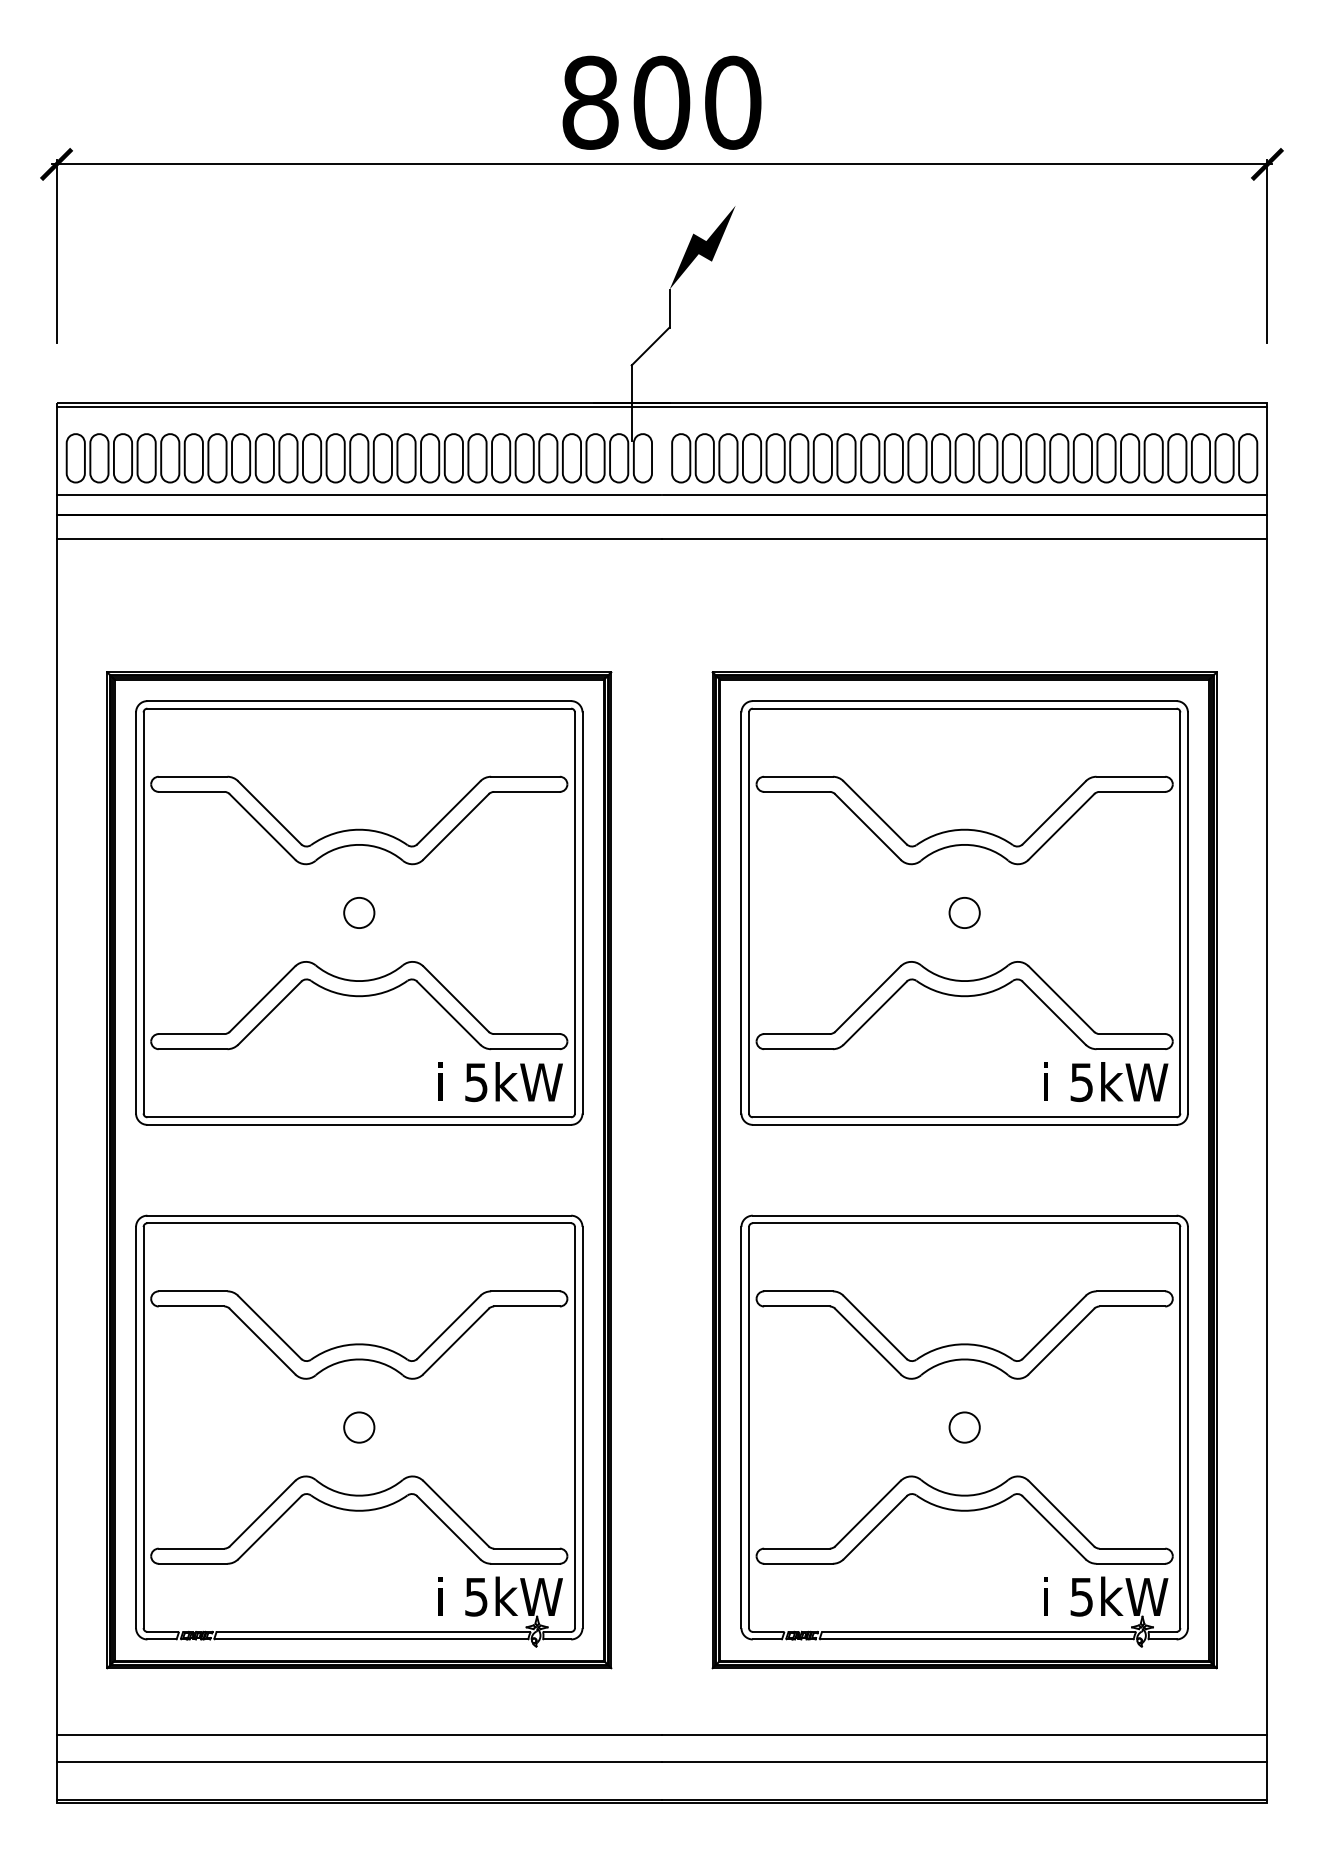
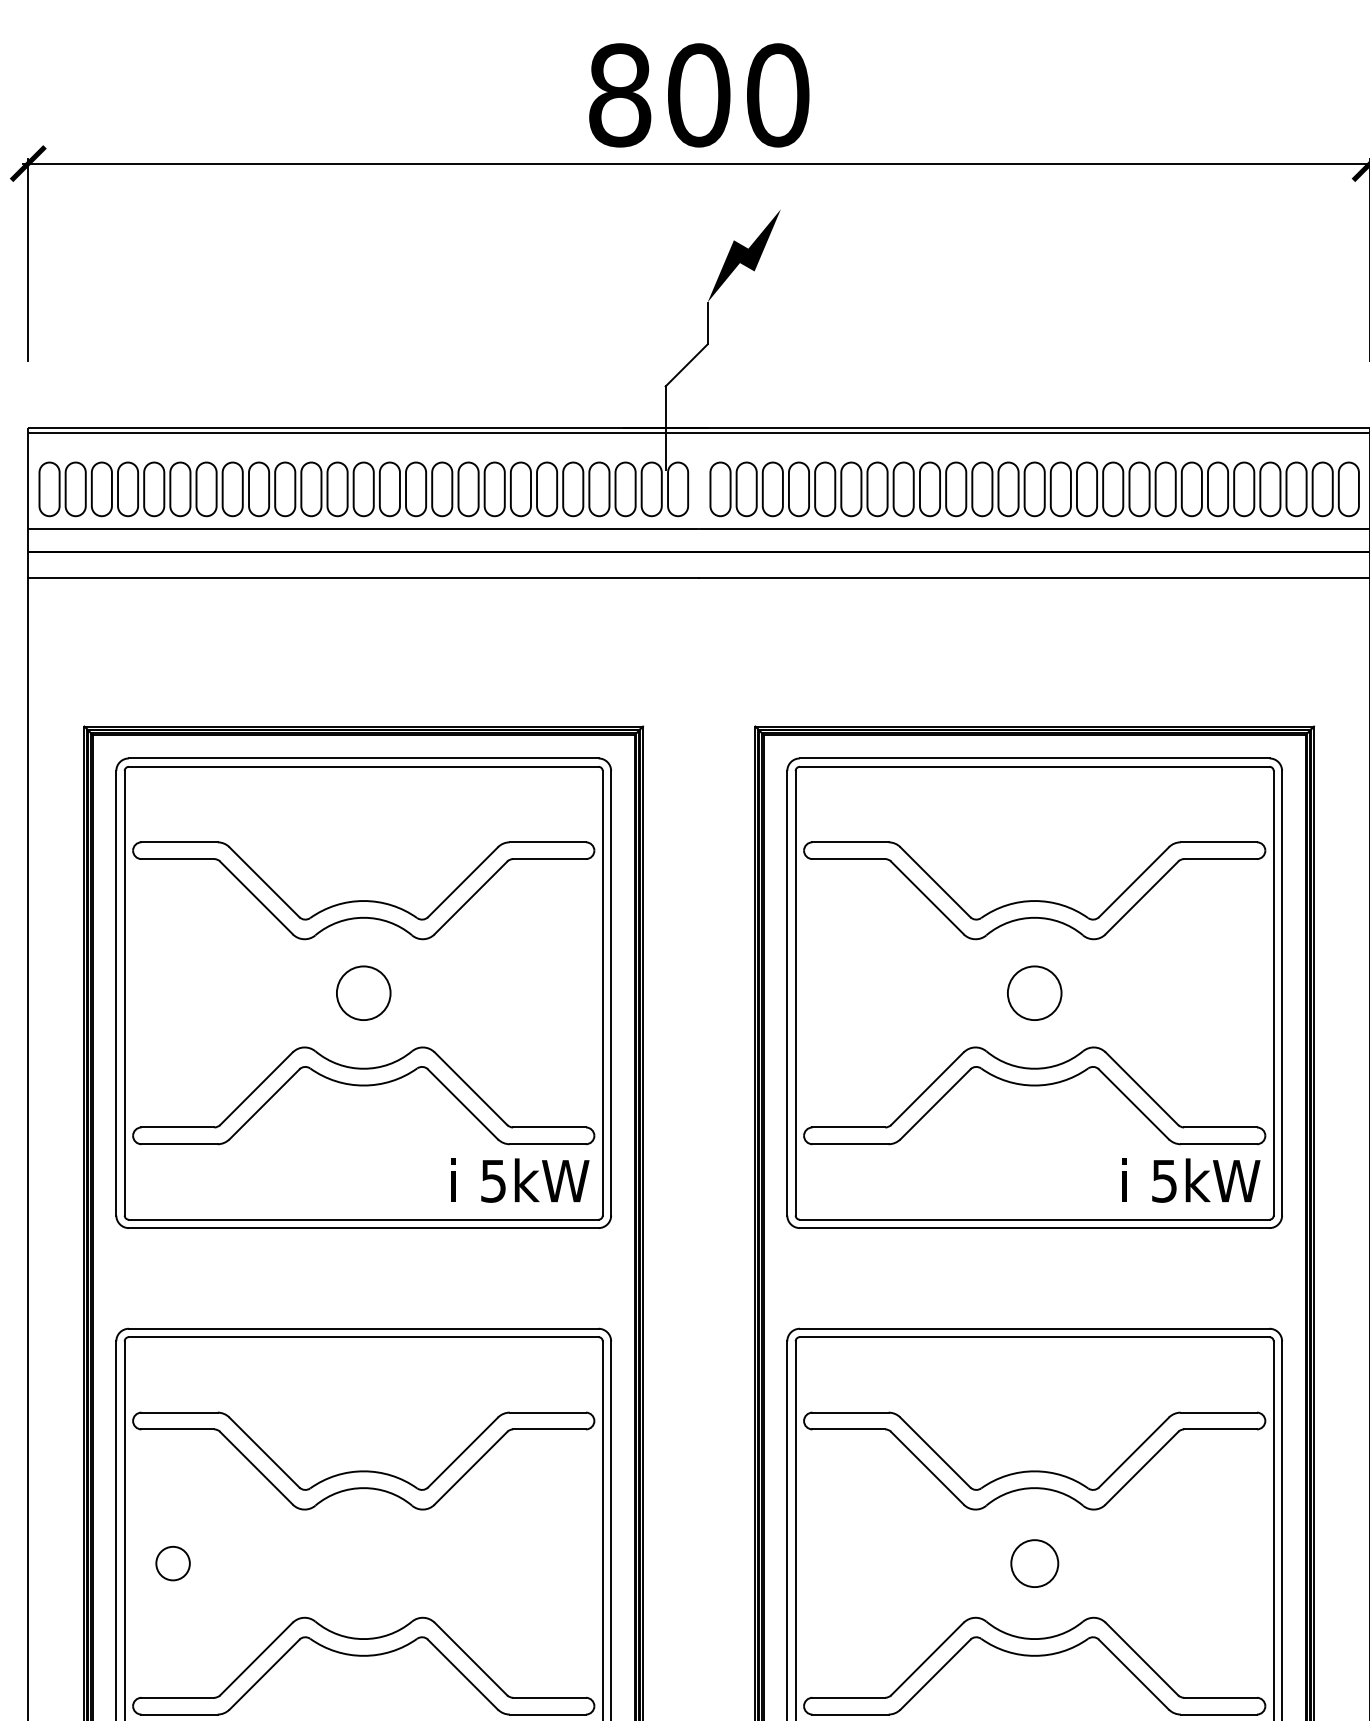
circle: (359, 912) -> (363, 992), size x1.6
circle: (964, 912) -> (1034, 992), size x1.6
circle: (359, 1427) -> (173, 1563), moved
circle: (964, 1427) -> (1034, 1563), size x1.4

